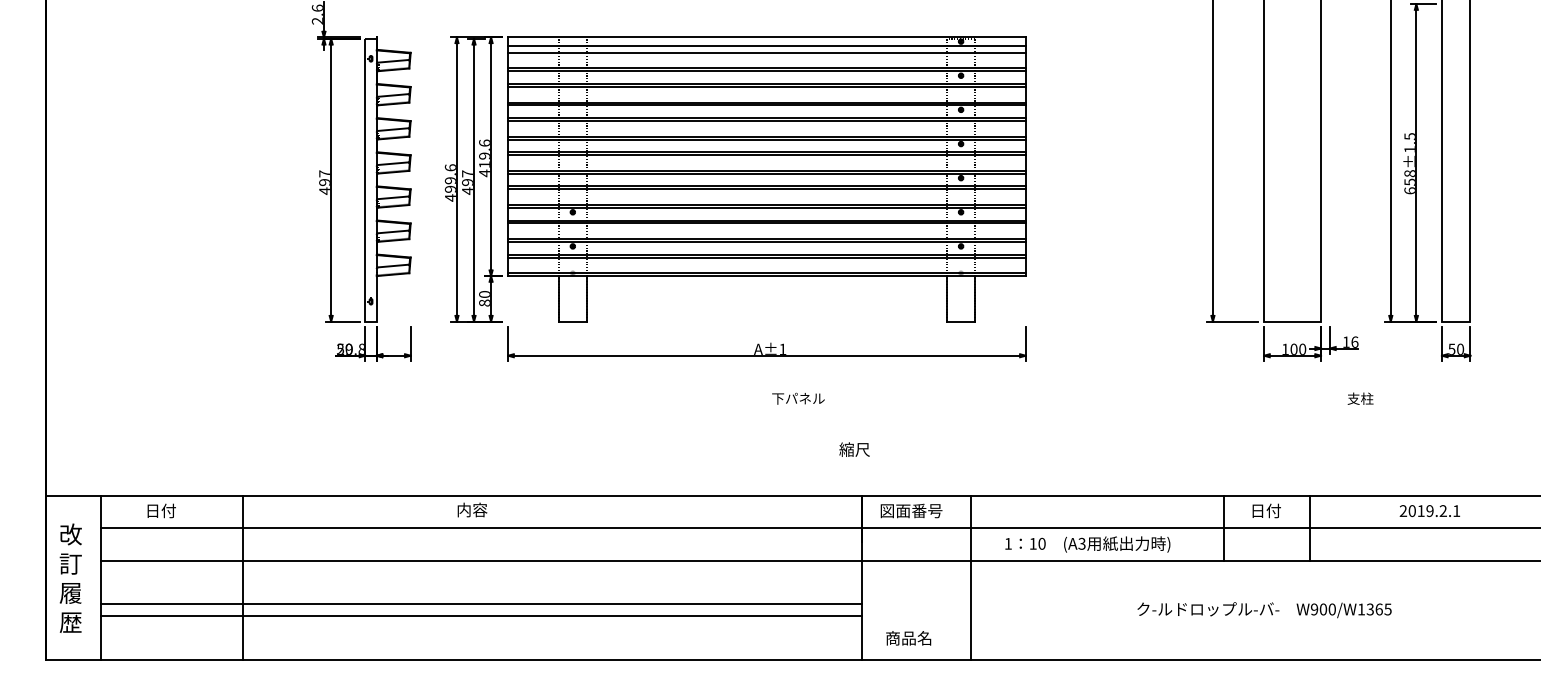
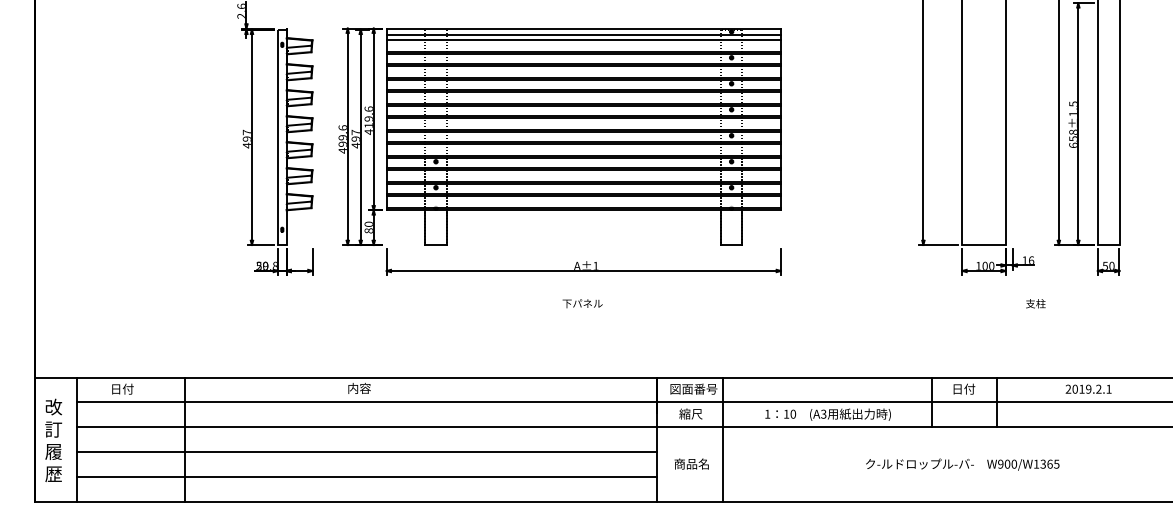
text: (798, 398) -> (582, 303), moved
text: (854, 449) -> (690, 413), moved
line: (971, 577) -> (723, 439), moved
line: (481, 603) -> (366, 477), moved
line: (481, 616) -> (366, 452), moved
text: (908, 638) -> (691, 464), moved

